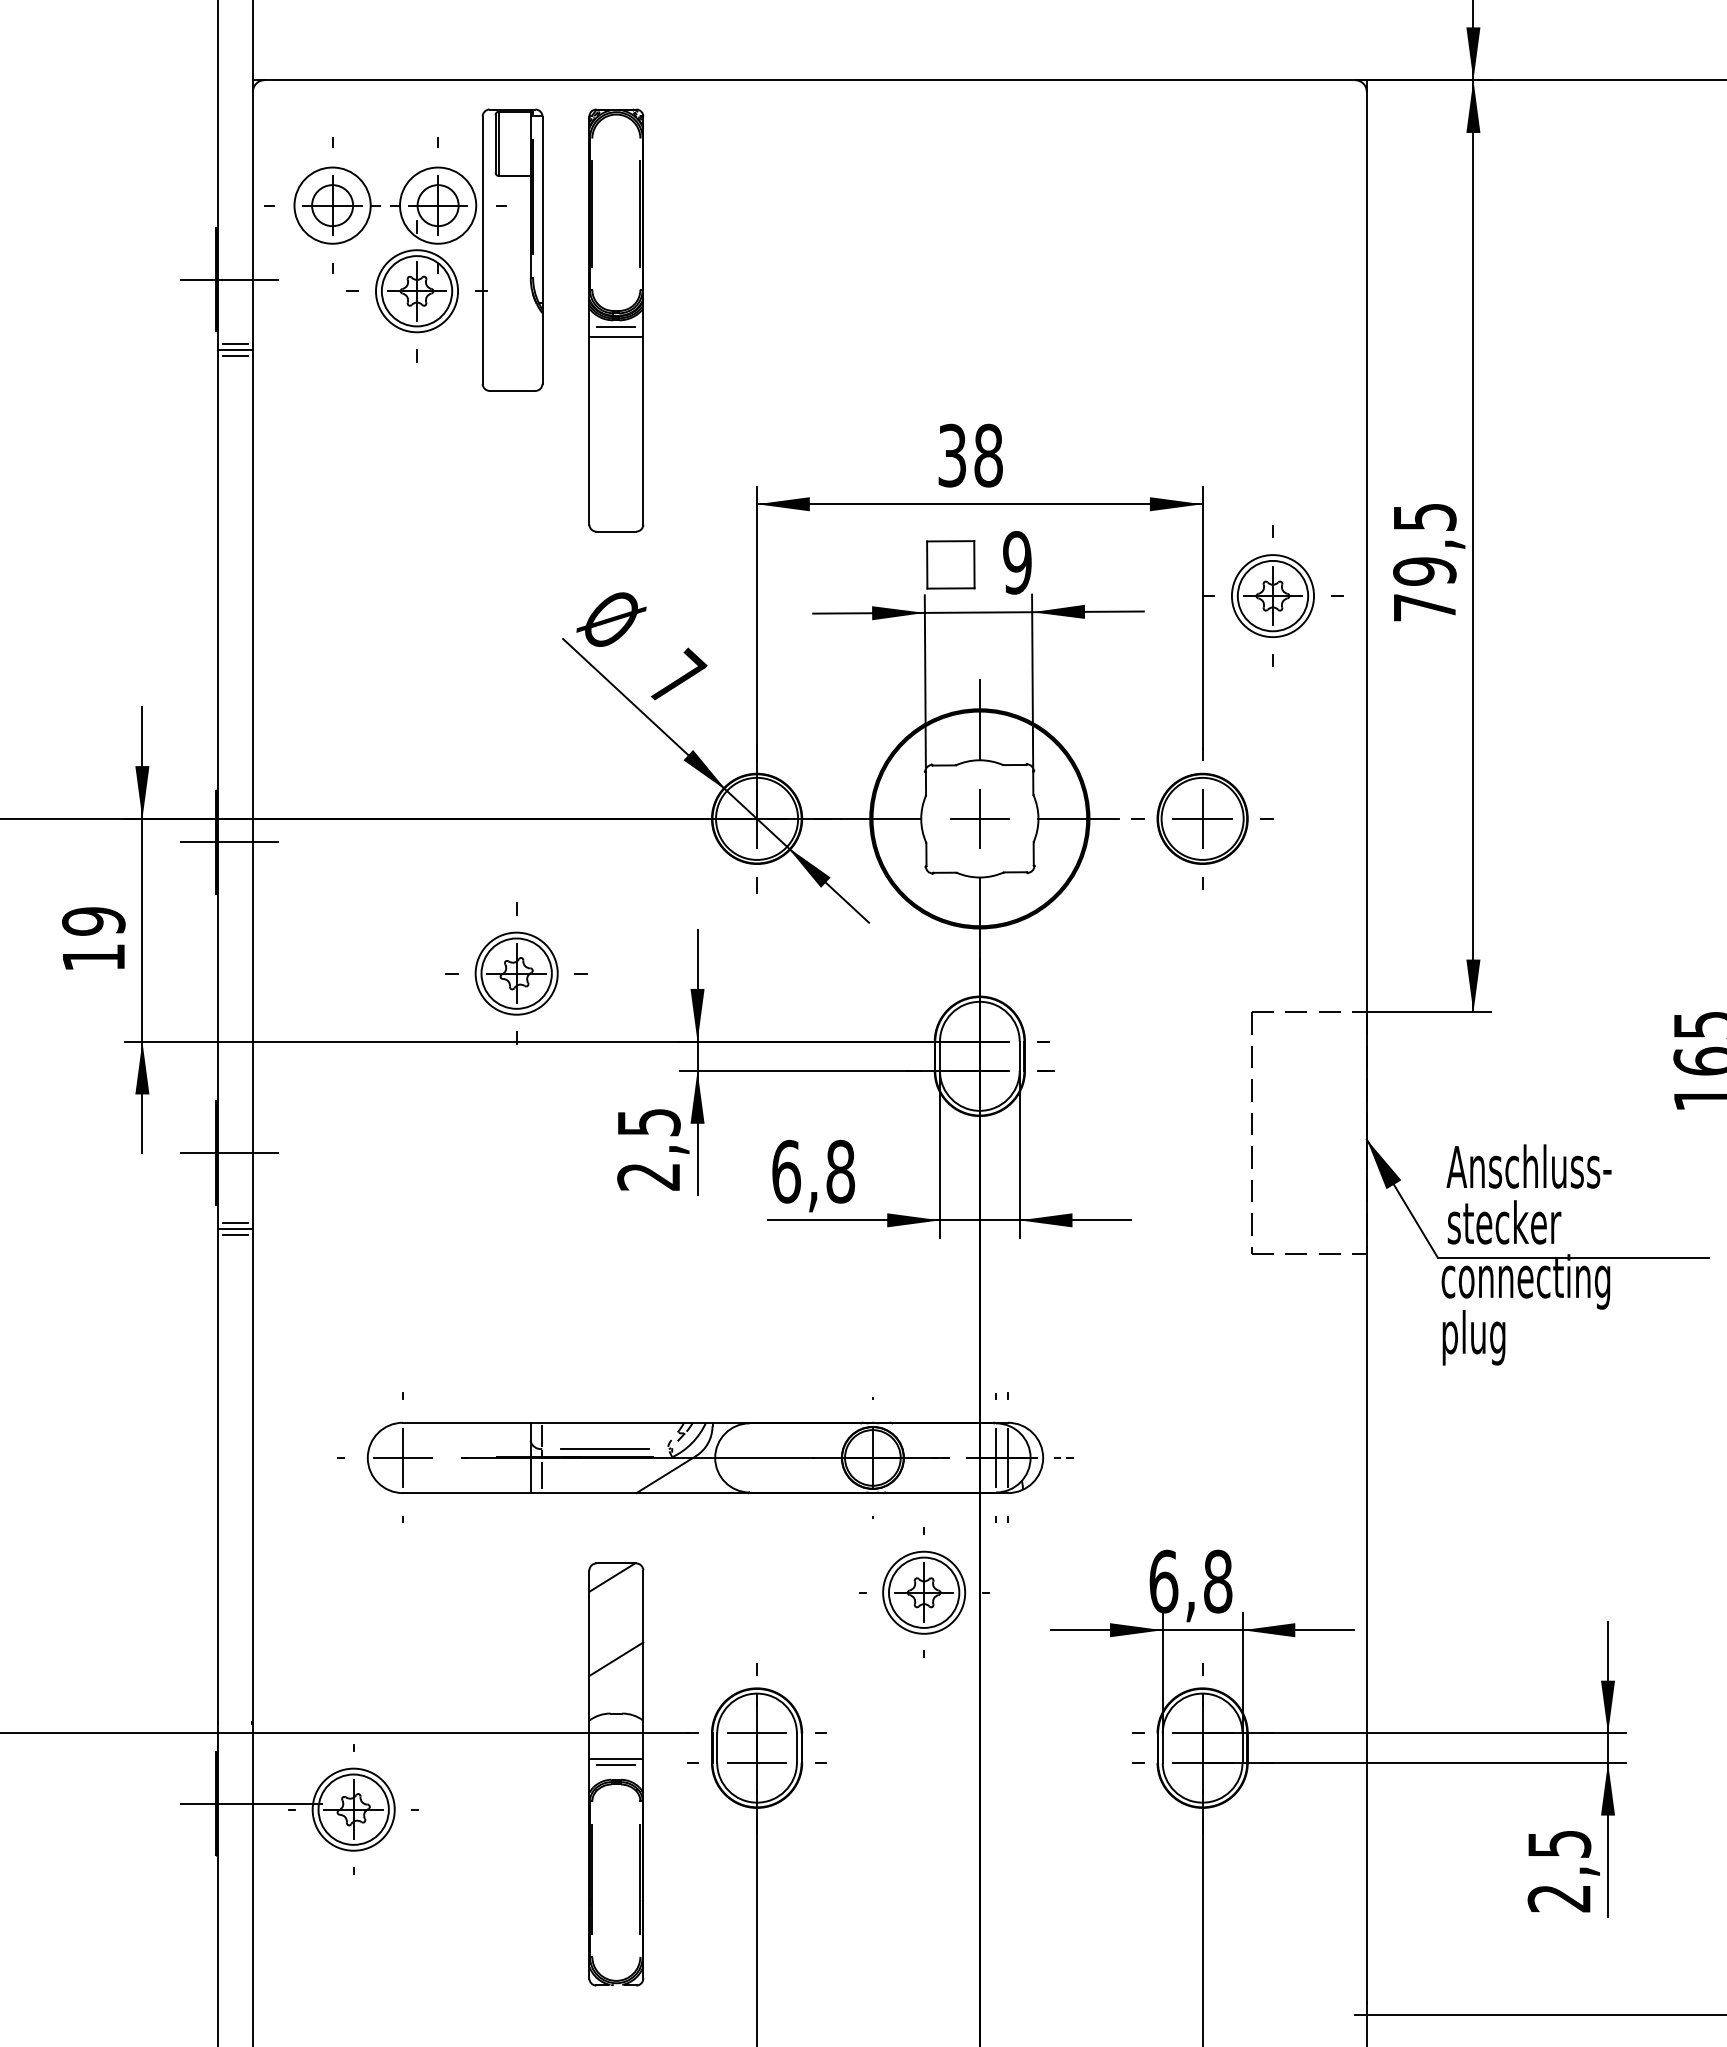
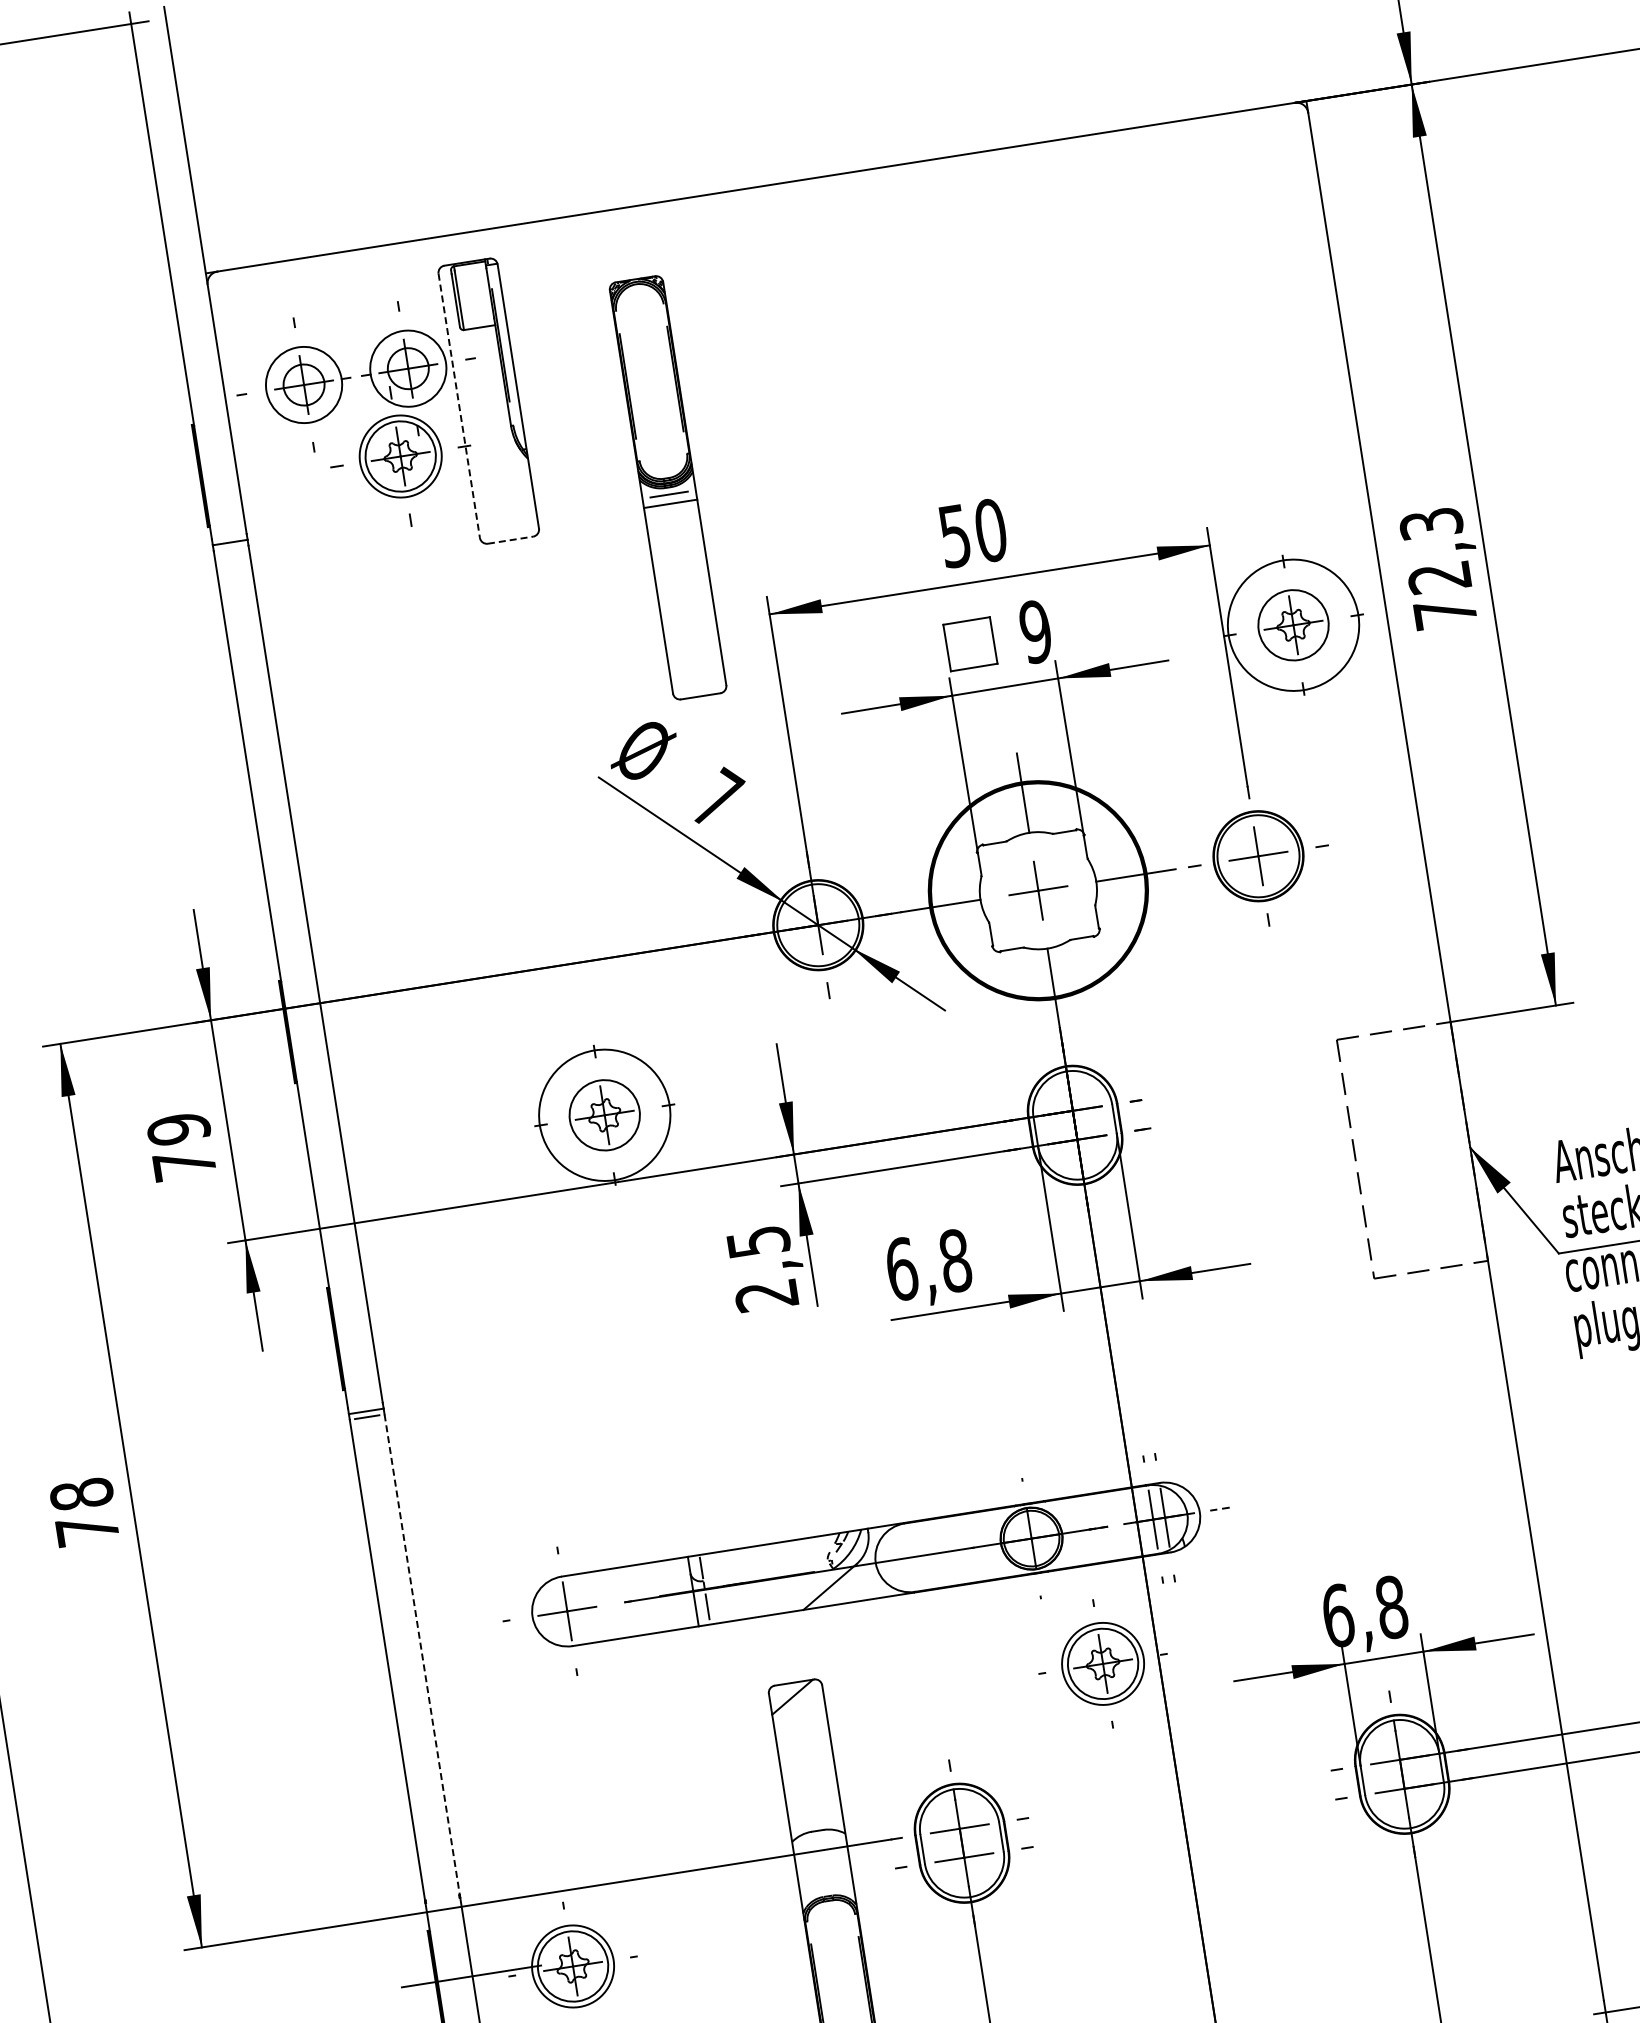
line: (482, 250) -> (459, 406), solid -> dashed
line: (229, 279) -> (213, 473), removed
part: (616, 320) -> (668, 487), moved
line: (234, 344) -> (228, 537), removed
line: (234, 355) -> (230, 548), removed
line: (512, 390) -> (510, 539), solid -> dashed
text: (970, 455) -> (972, 533), 38 -> 50
text: (1424, 544) -> (1435, 550), 79,5 -> 72,3
circle: (1272, 596) -> (1293, 625), size x1.6
line: (229, 842) -> (300, 1030), removed
text: (93, 957) -> (184, 1164), 19 -> 79
circle: (516, 973) -> (604, 1115), size x1.6
line: (229, 1153) -> (348, 1337), removed
line: (234, 1223) -> (364, 1405), removed
line: (605, 1448) -> (765, 1570), removed
line: (252, 1478) -> (421, 1654), solid -> dashed
line: (616, 1658) -> (809, 1776), removed
line: (616, 1758) -> (824, 1875), removed
line: (616, 1764) -> (825, 1881), removed

